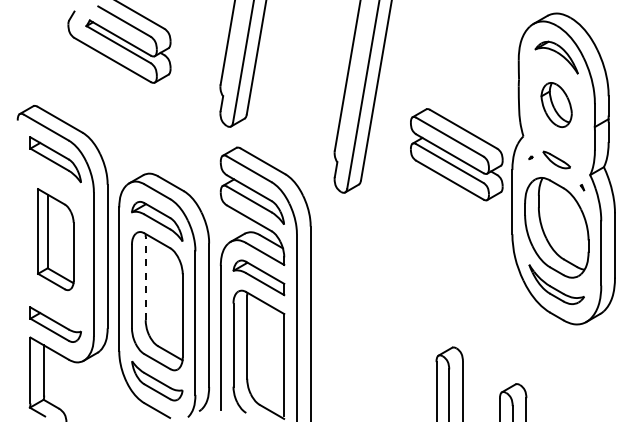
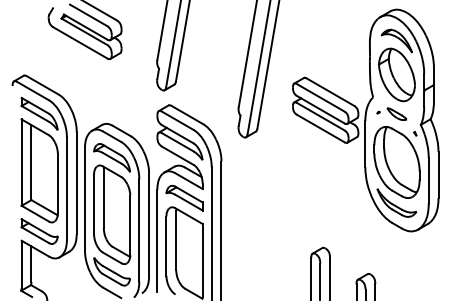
part: (556, 104) -> (396, 74), size x1.67
part: (55, 239) -> (39, 170), size x1.43
line: (145, 278) -> (103, 198), dashed -> solid

